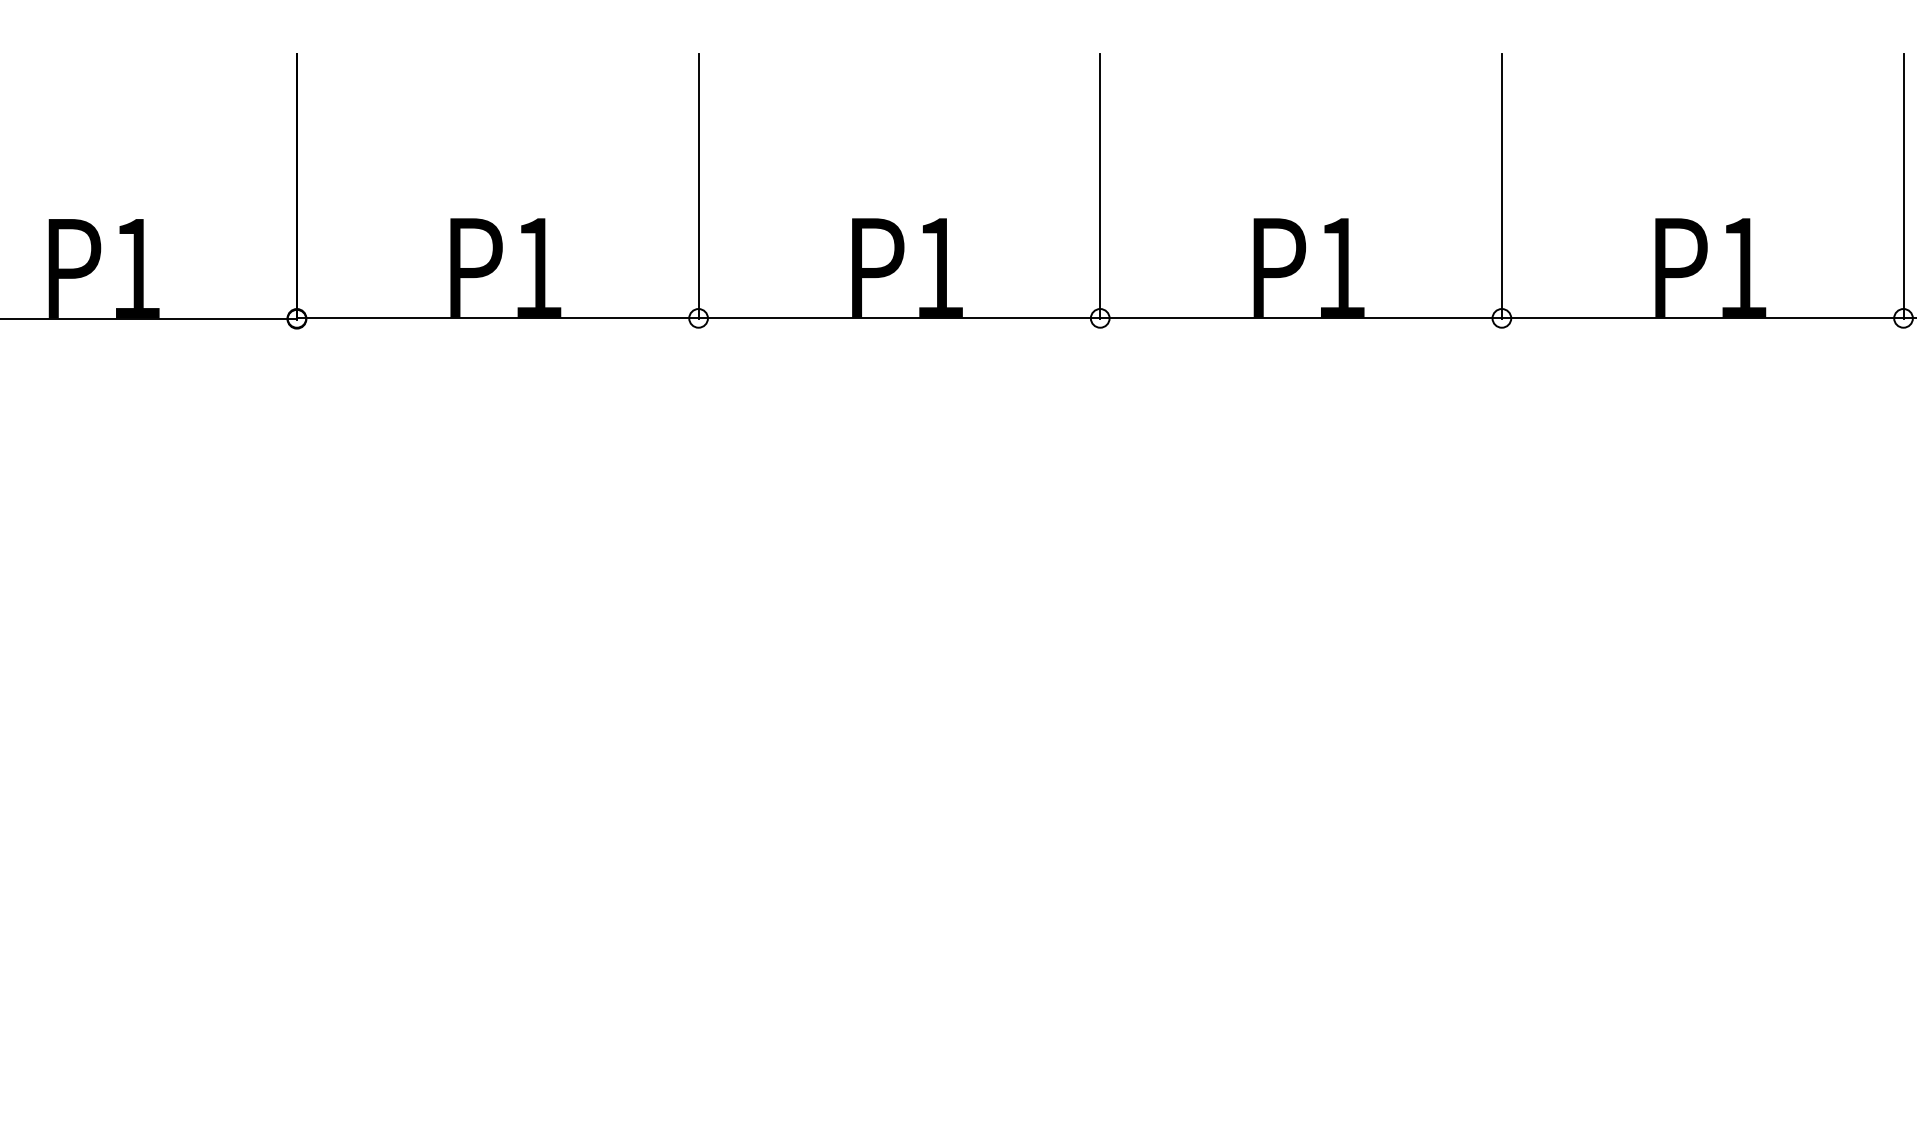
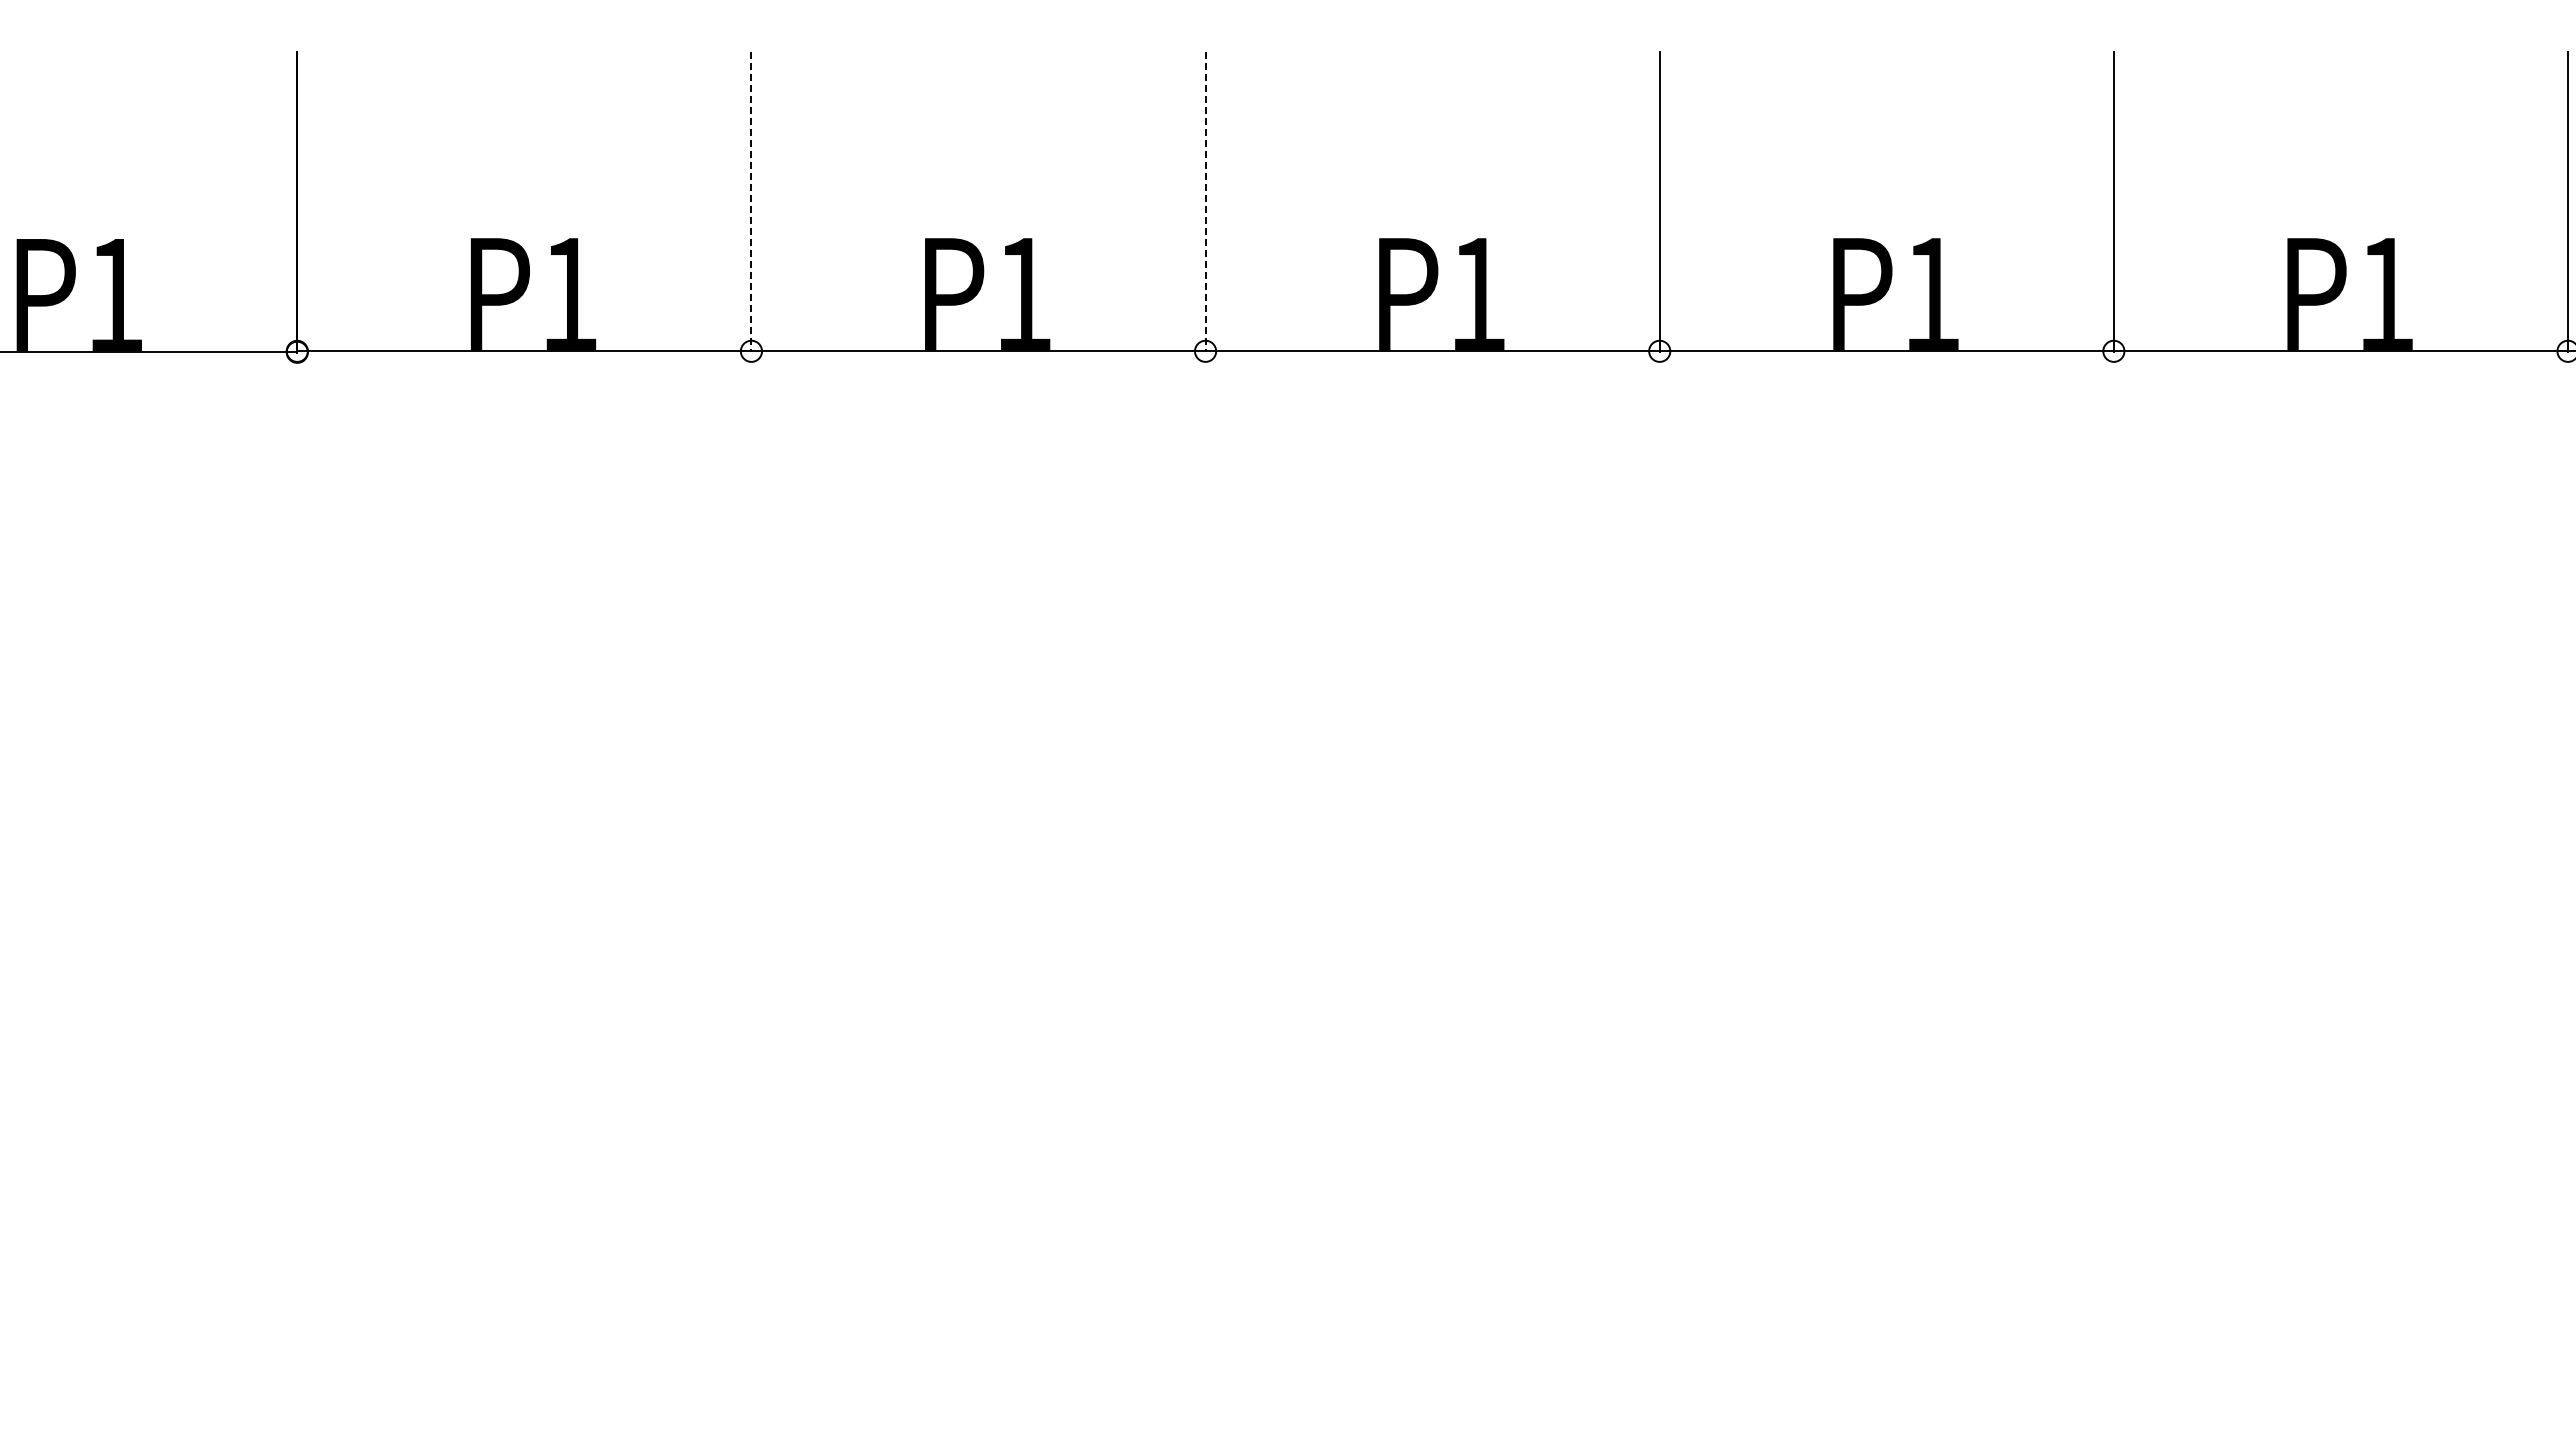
line: (698, 186) -> (751, 202), solid -> dashed
line: (1100, 186) -> (1205, 202), solid -> dashed

